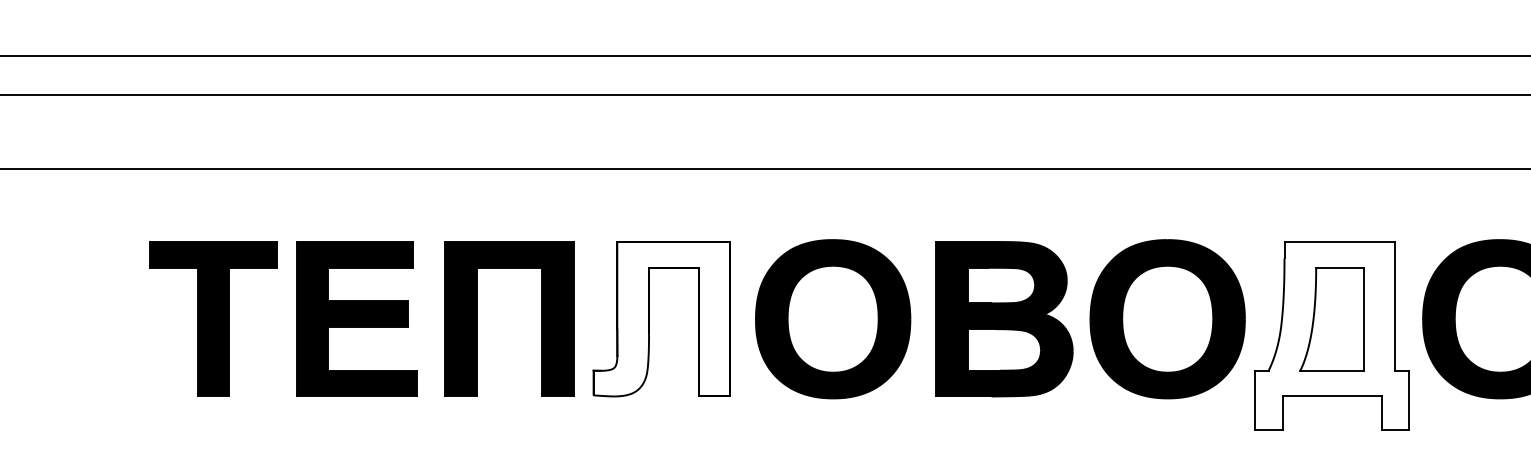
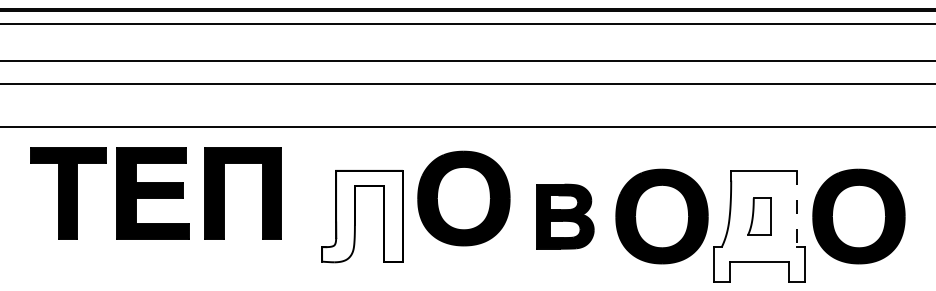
line: (1394, 307) -> (796, 209), solid -> dashed
part: (361, 319) -> (155, 193), moved
part: (832, 319) -> (463, 198), moved
part: (1004, 319) -> (565, 216), size x0.7
part: (1332, 319) -> (759, 216), size x0.6

